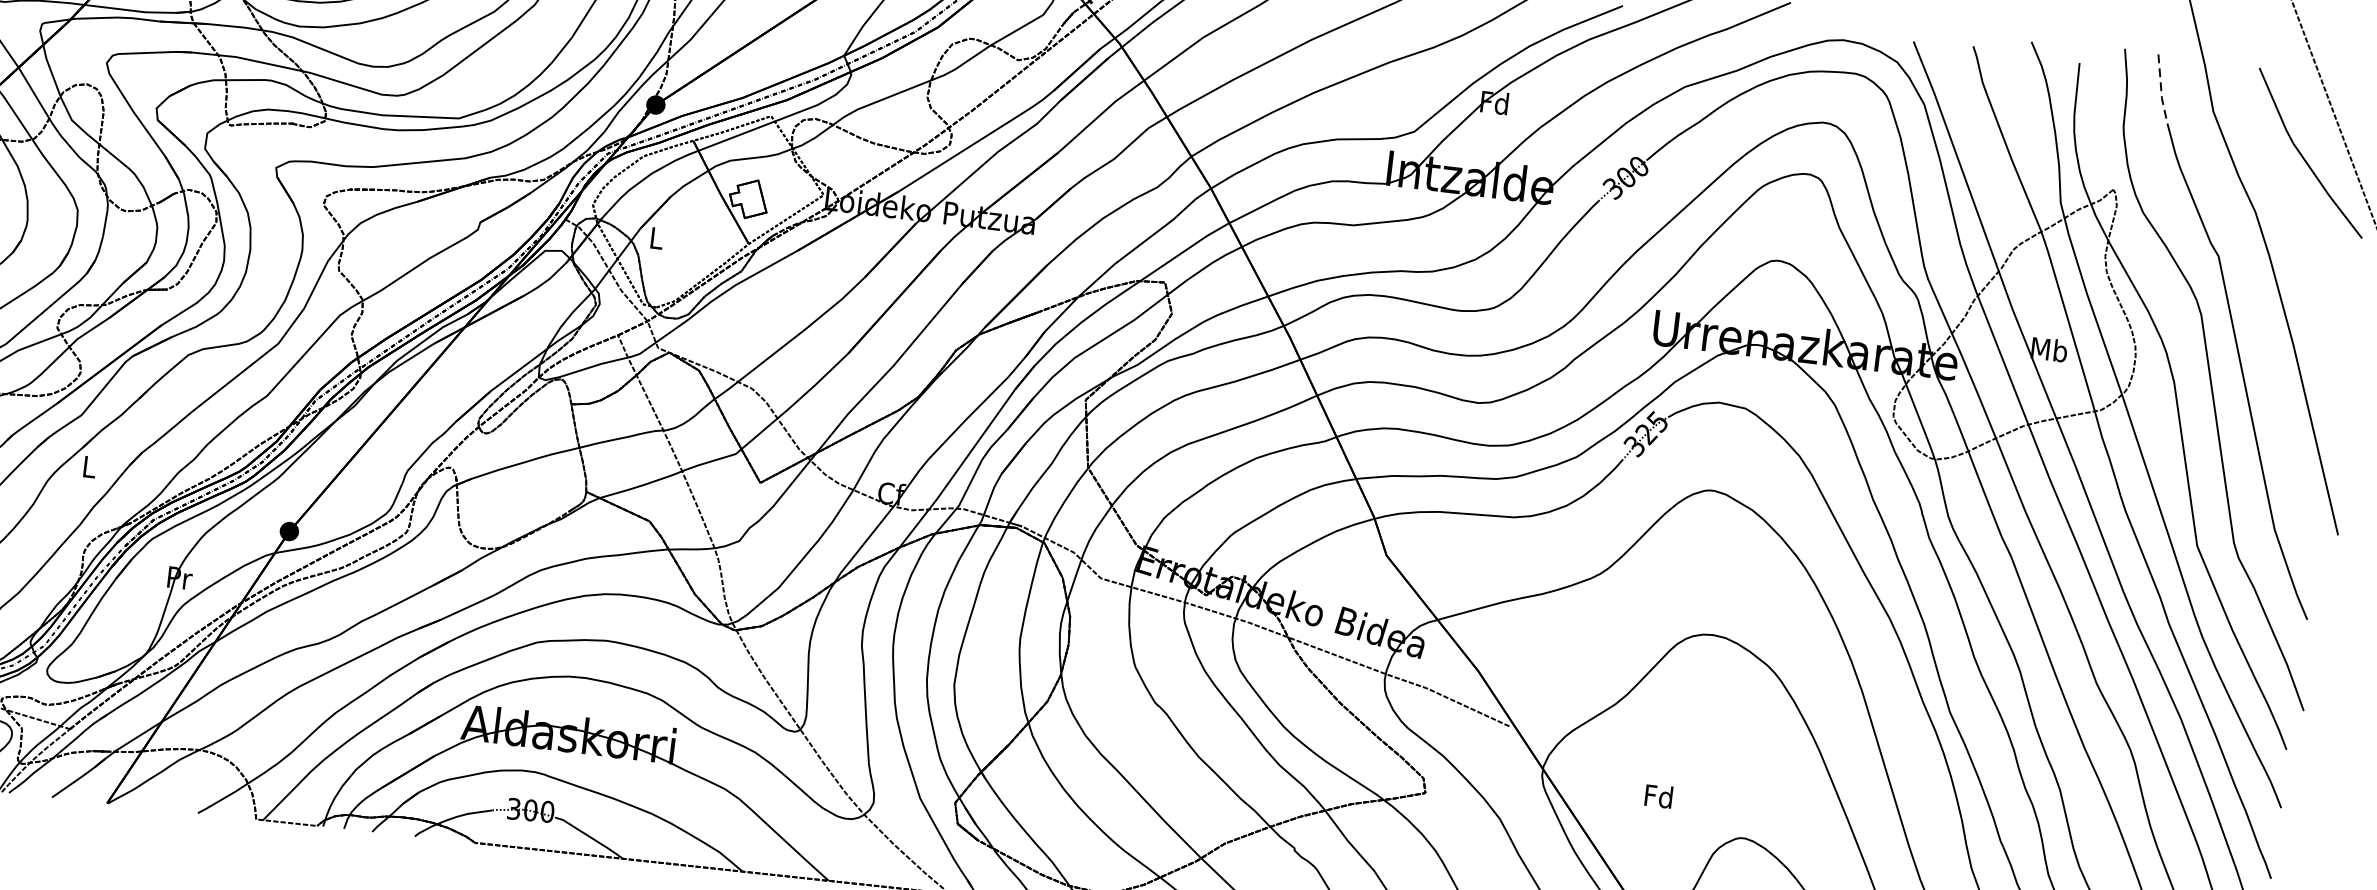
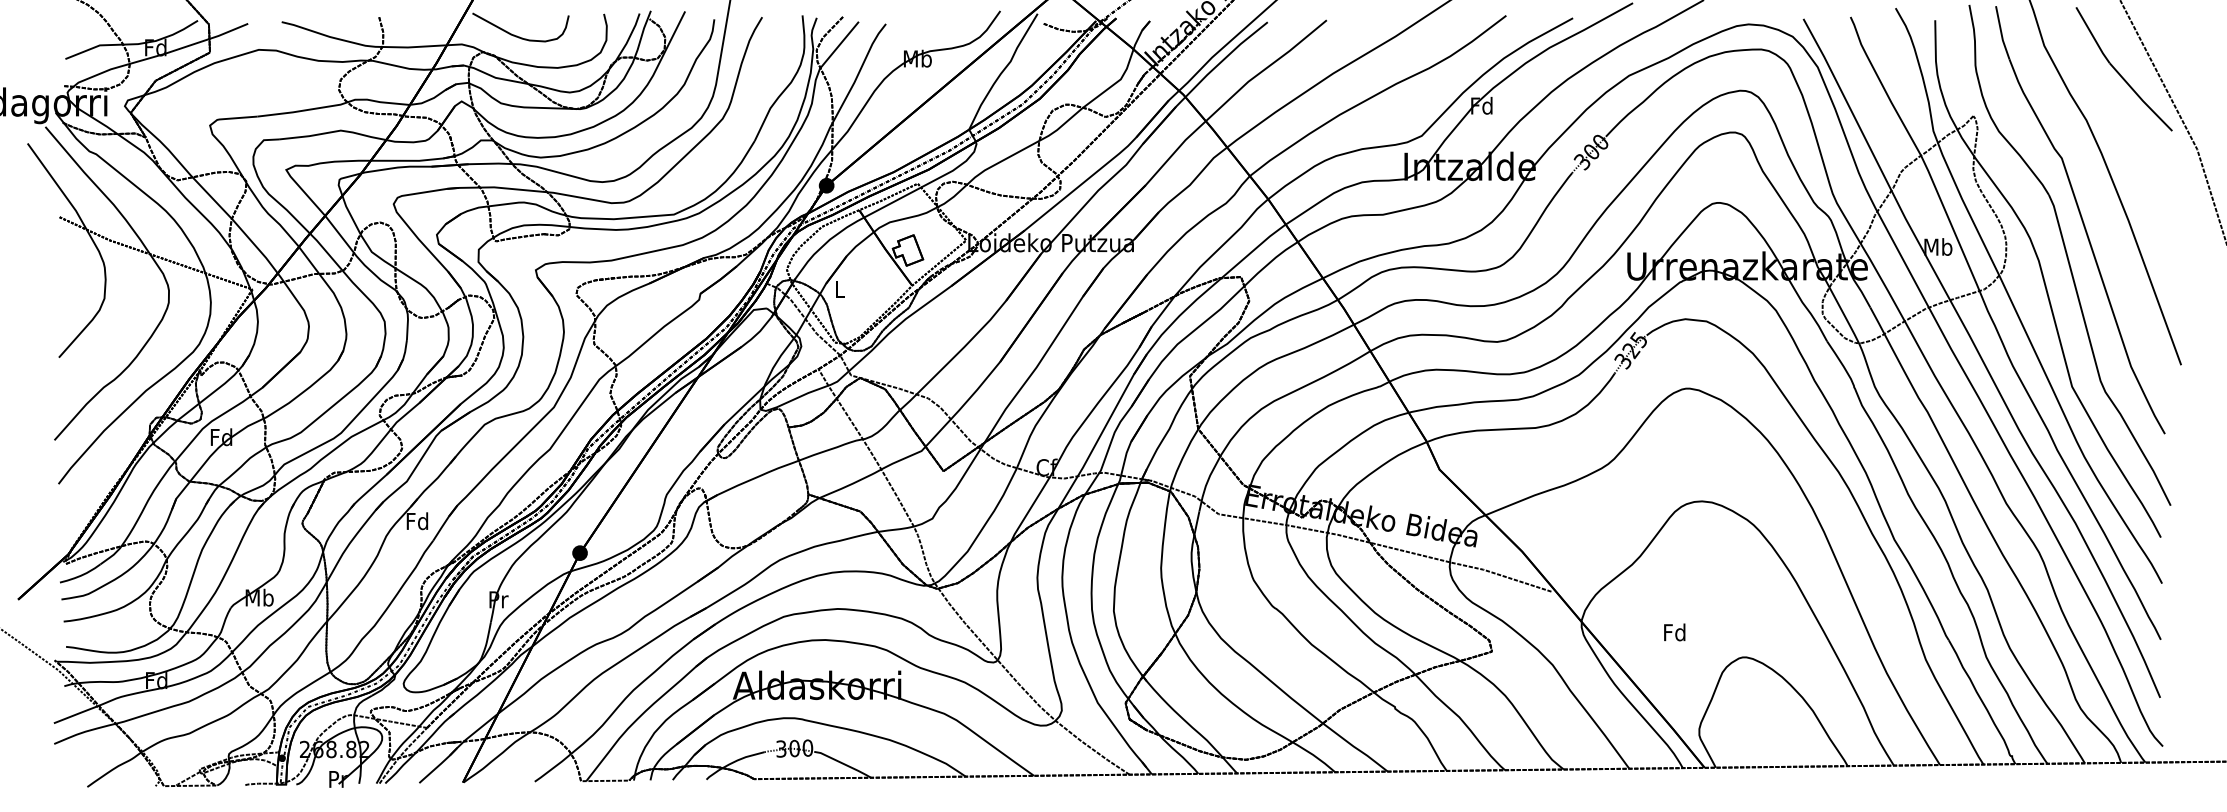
line: (2161, 90) -> (2001, 34), dashed -> solid
text: (89, 467) -> (417, 521), L -> Fd

